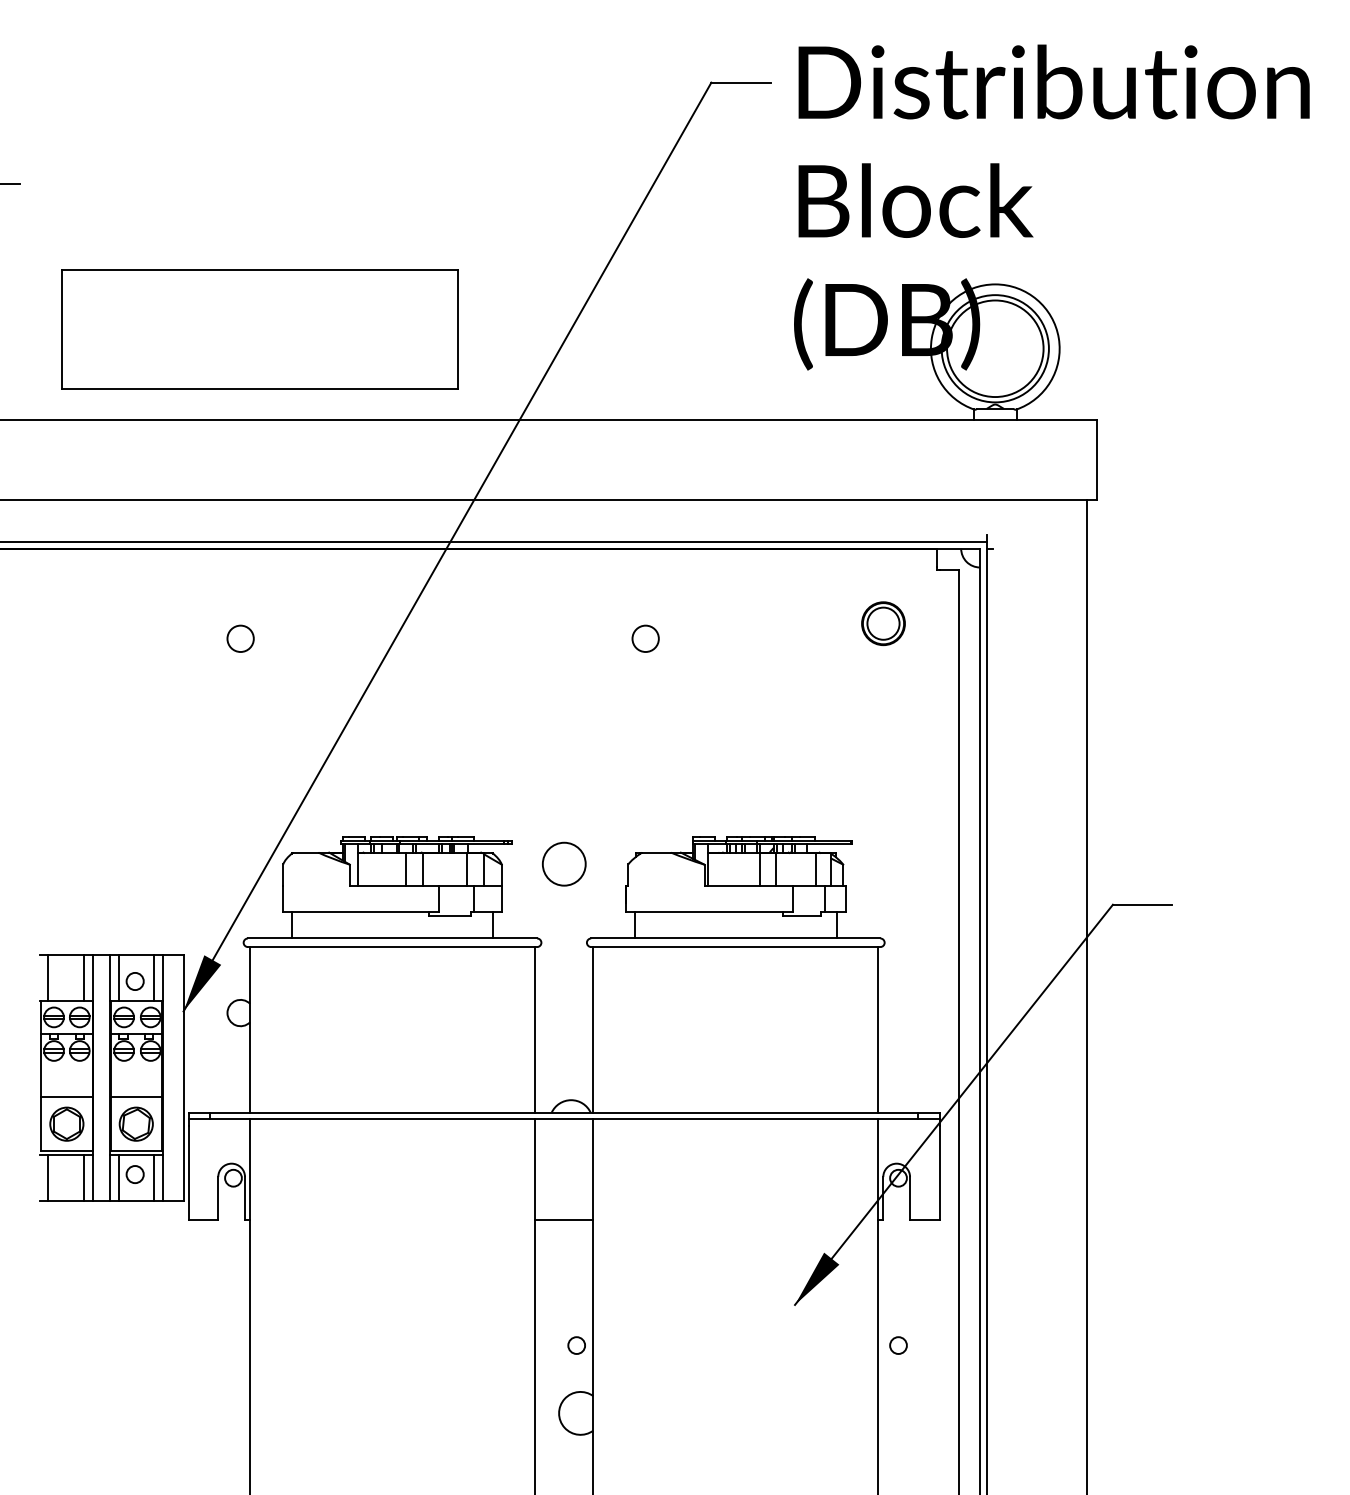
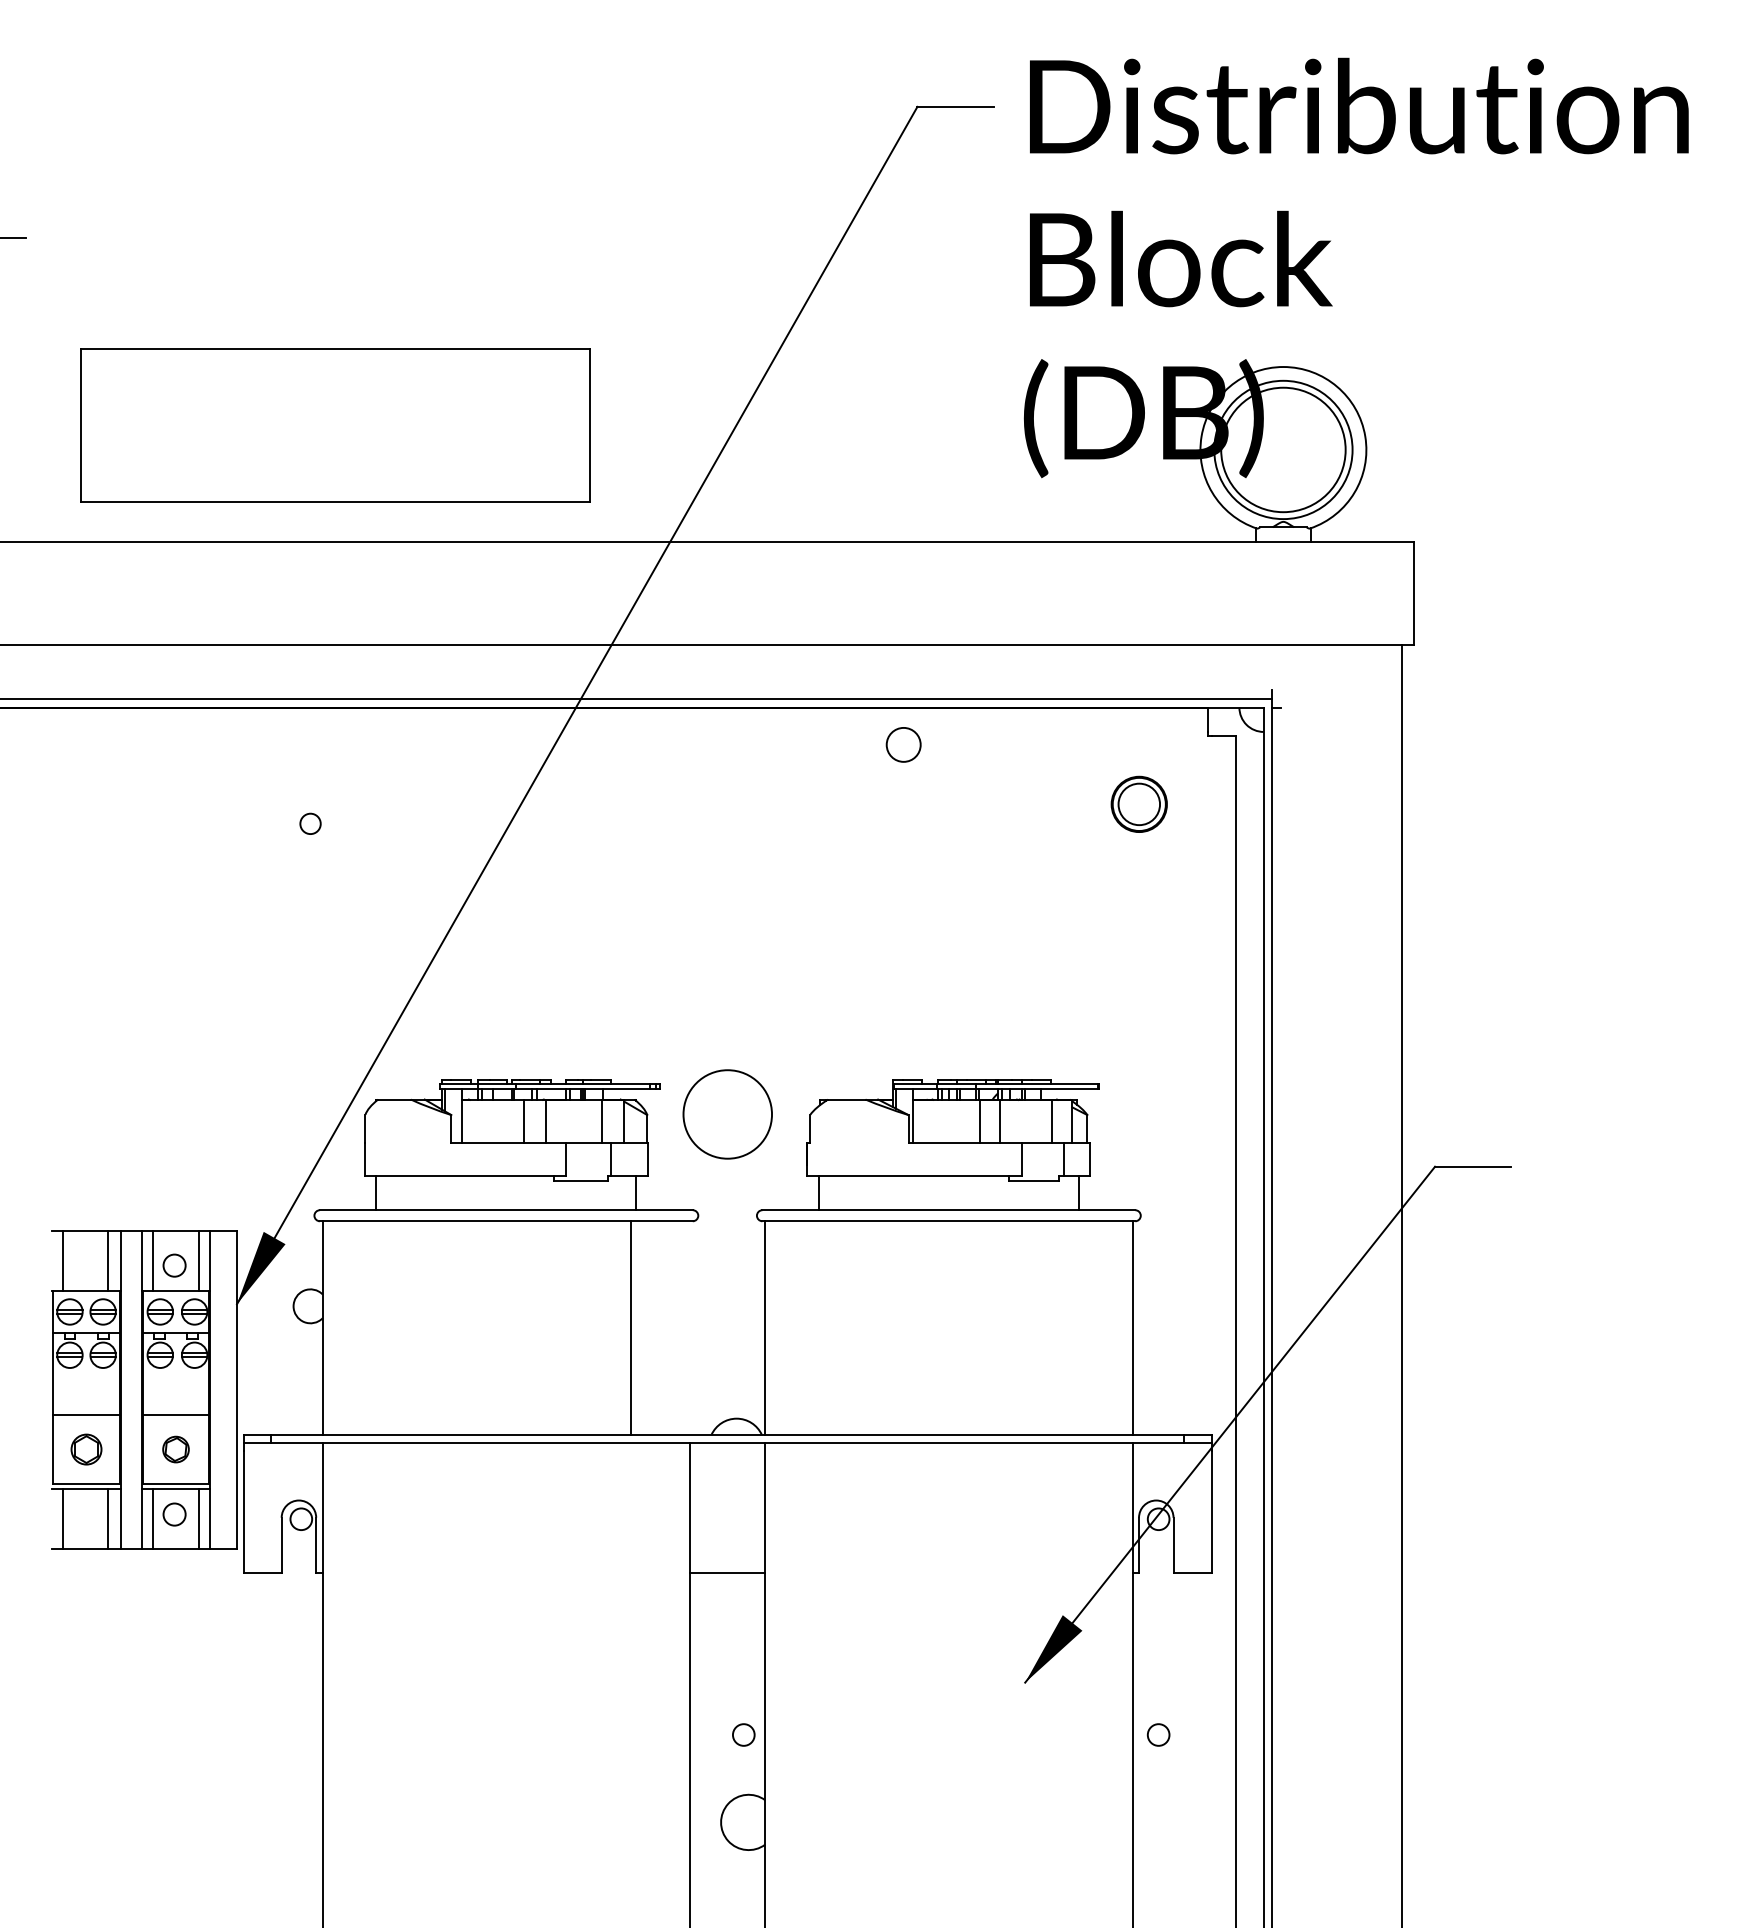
circle: (240, 638) -> (310, 823), size x0.6
circle: (645, 638) -> (903, 744), moved
circle: (564, 864) -> (727, 1114), size x1.6
line: (535, 1029) -> (631, 1327), moved
part: (66, 1124) -> (86, 1449), size x0.7
part: (135, 1124) -> (175, 1449), size x0.6

